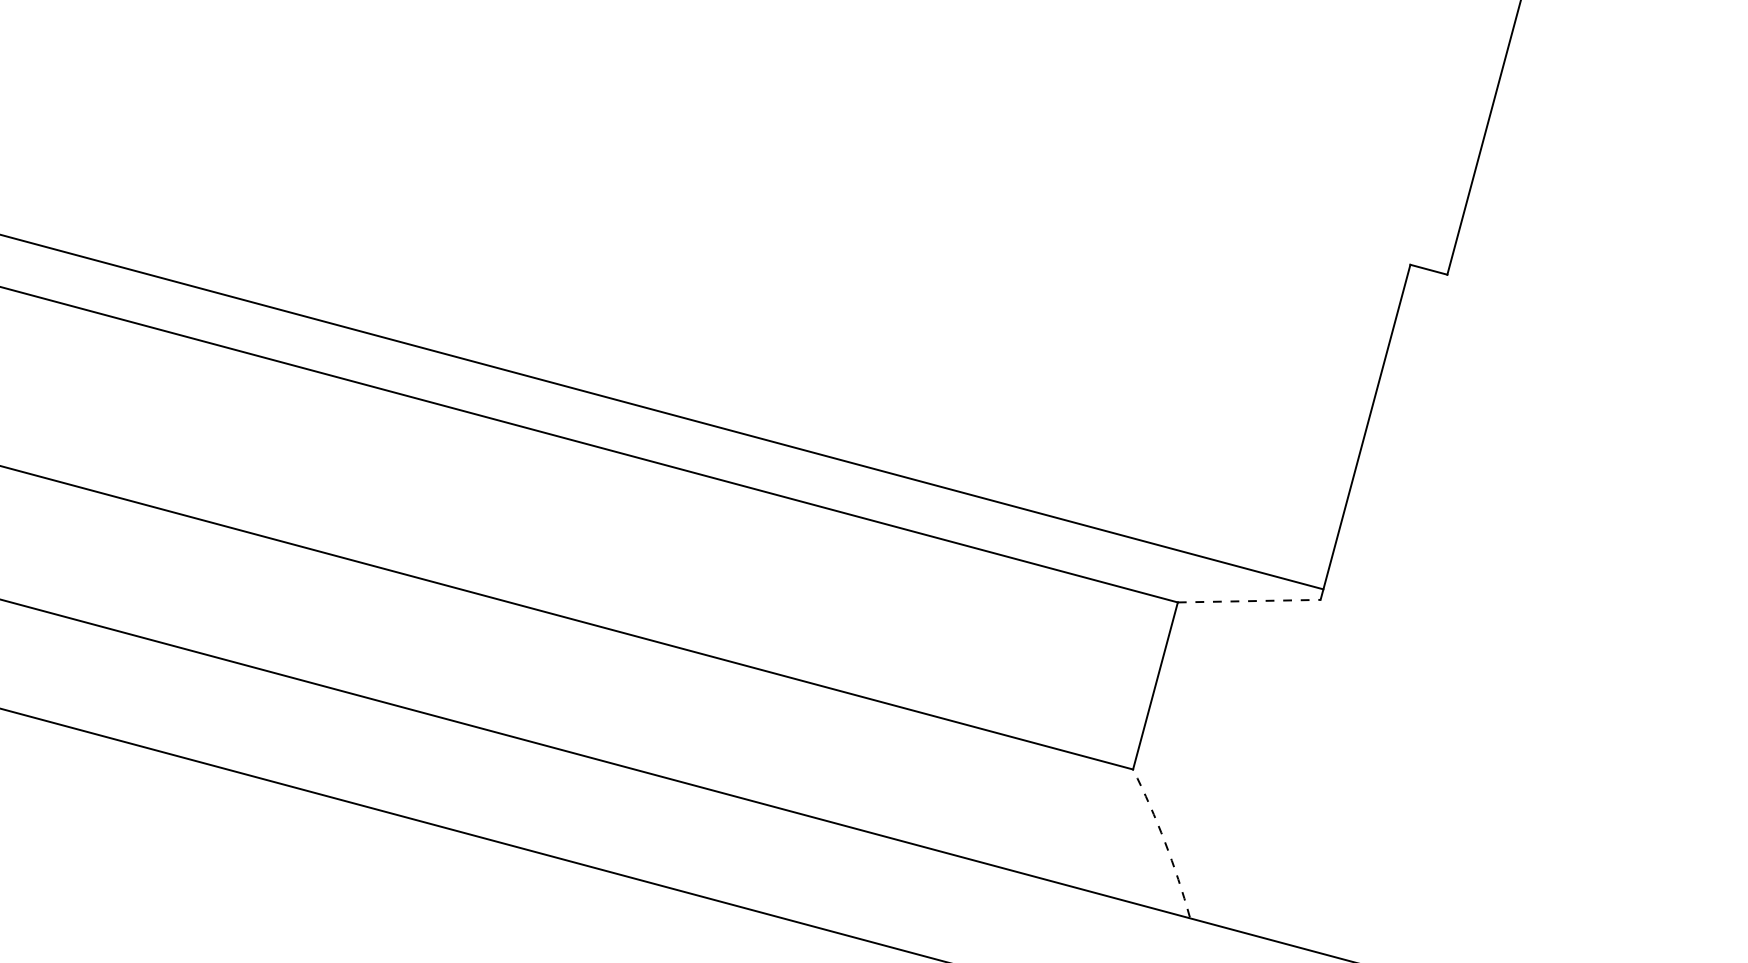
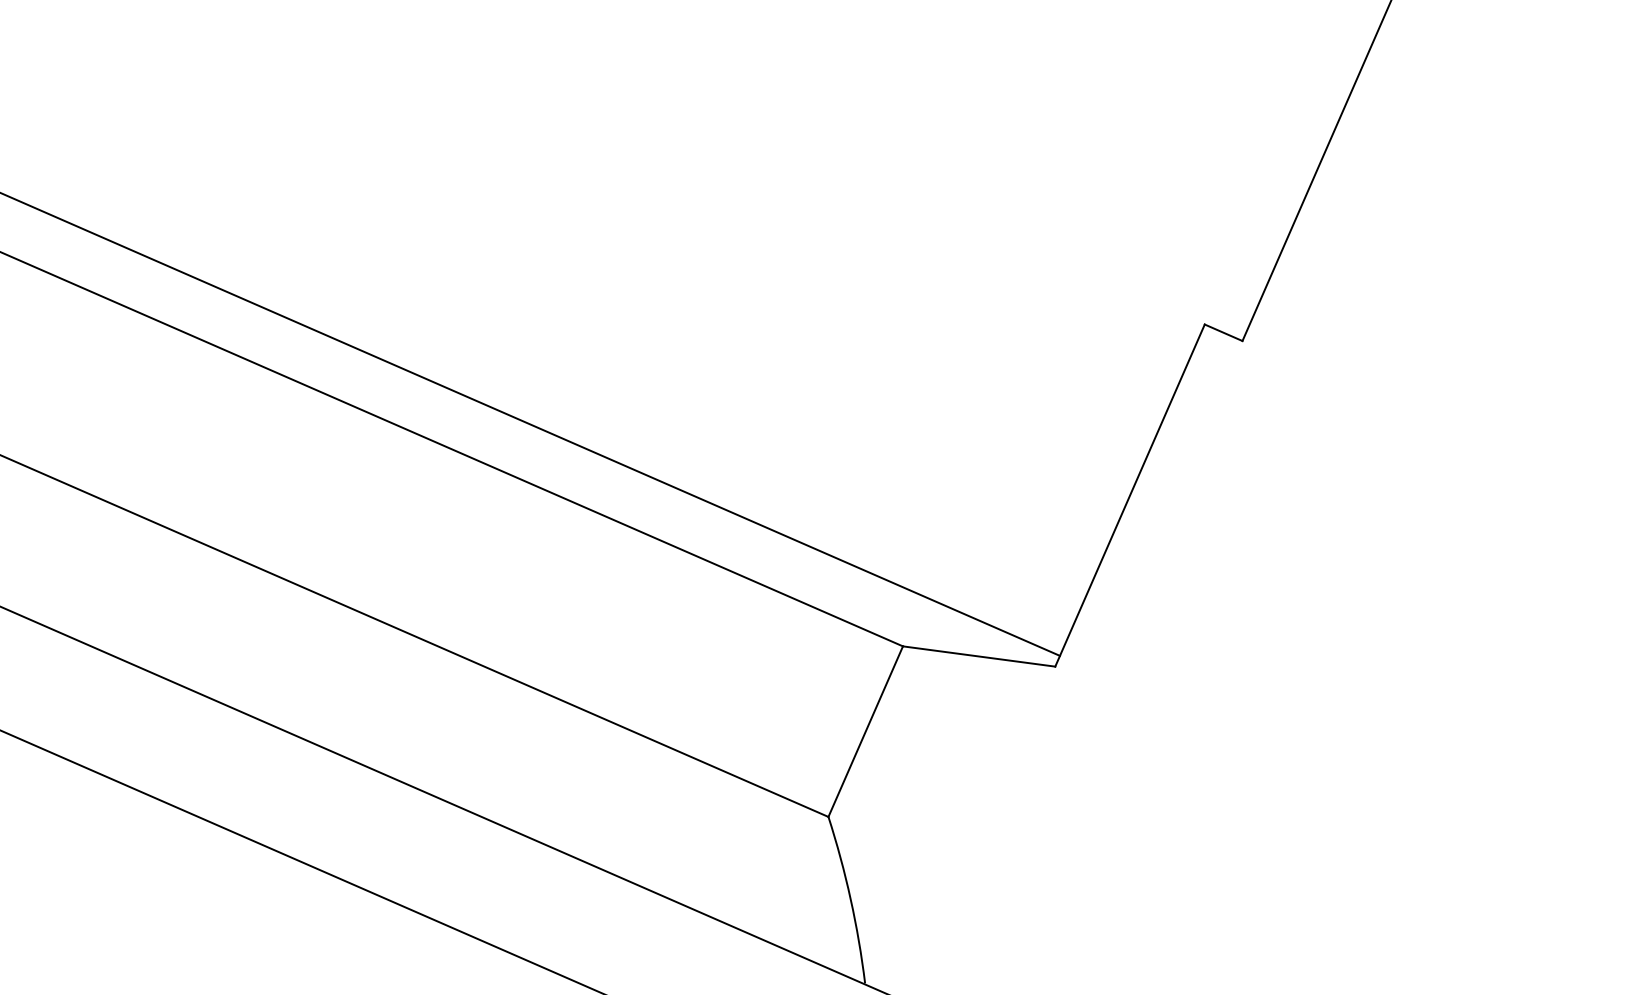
line: (1249, 601) -> (979, 656), dashed -> solid
arc: (1164, 842) -> (850, 899), dashed -> solid

